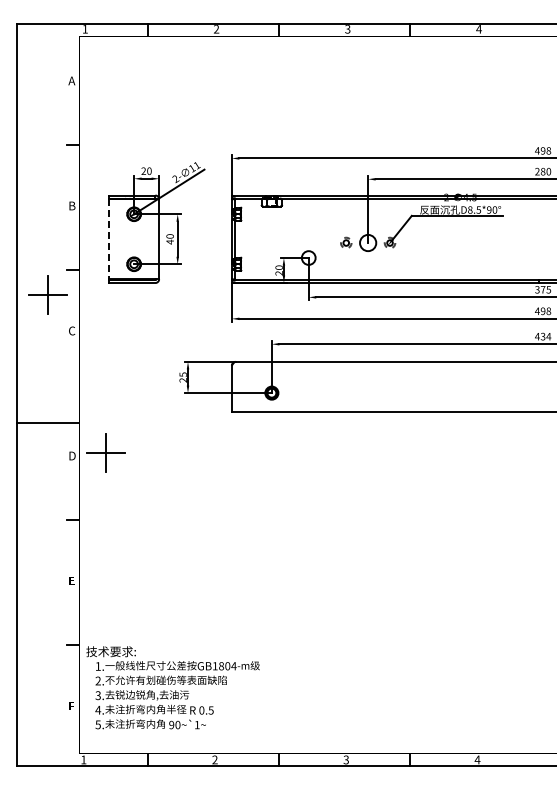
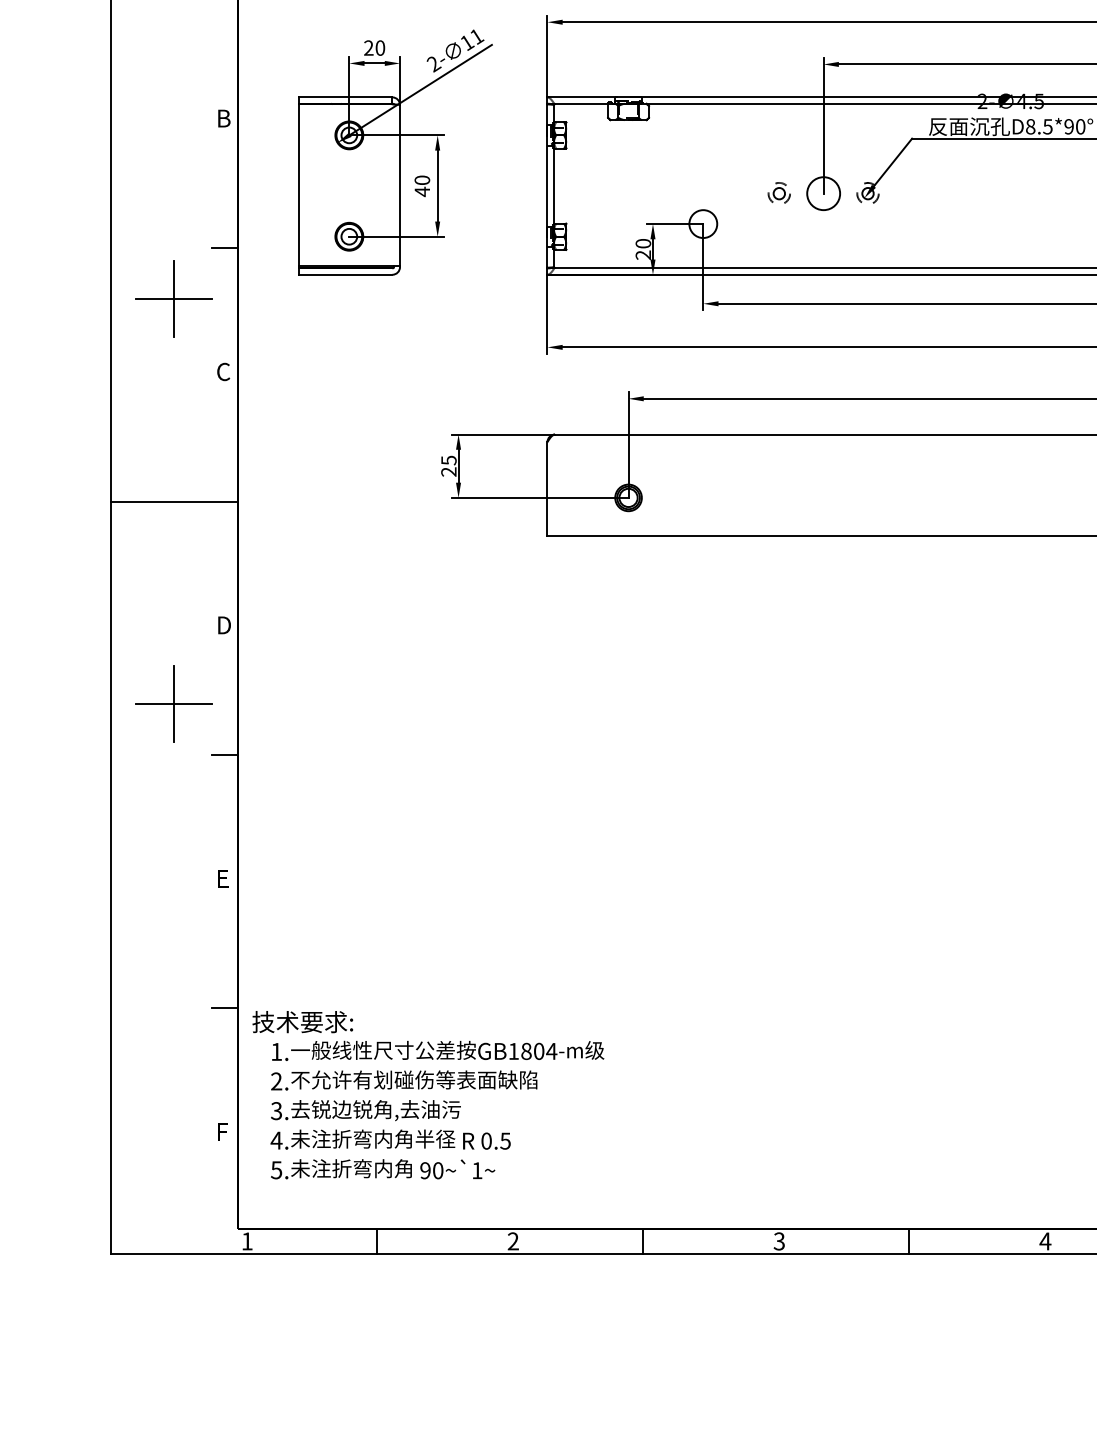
line: (109, 239) -> (299, 186), dashed -> solid
line: (47, 423) -> (173, 502), moved
part: (105, 452) -> (173, 703), moved

